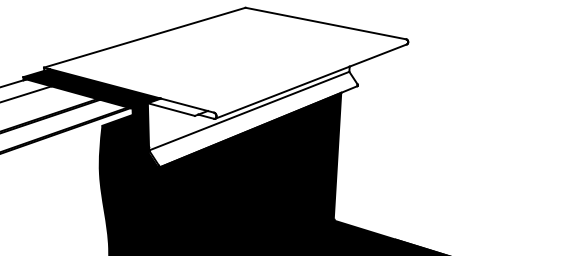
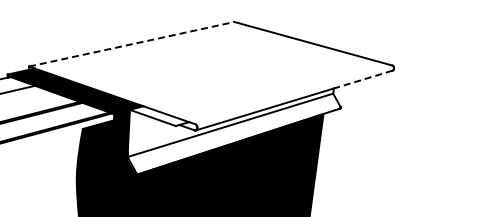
line: (145, 37) -> (132, 44), solid -> dashed
line: (378, 55) -> (363, 79), solid -> dashed

